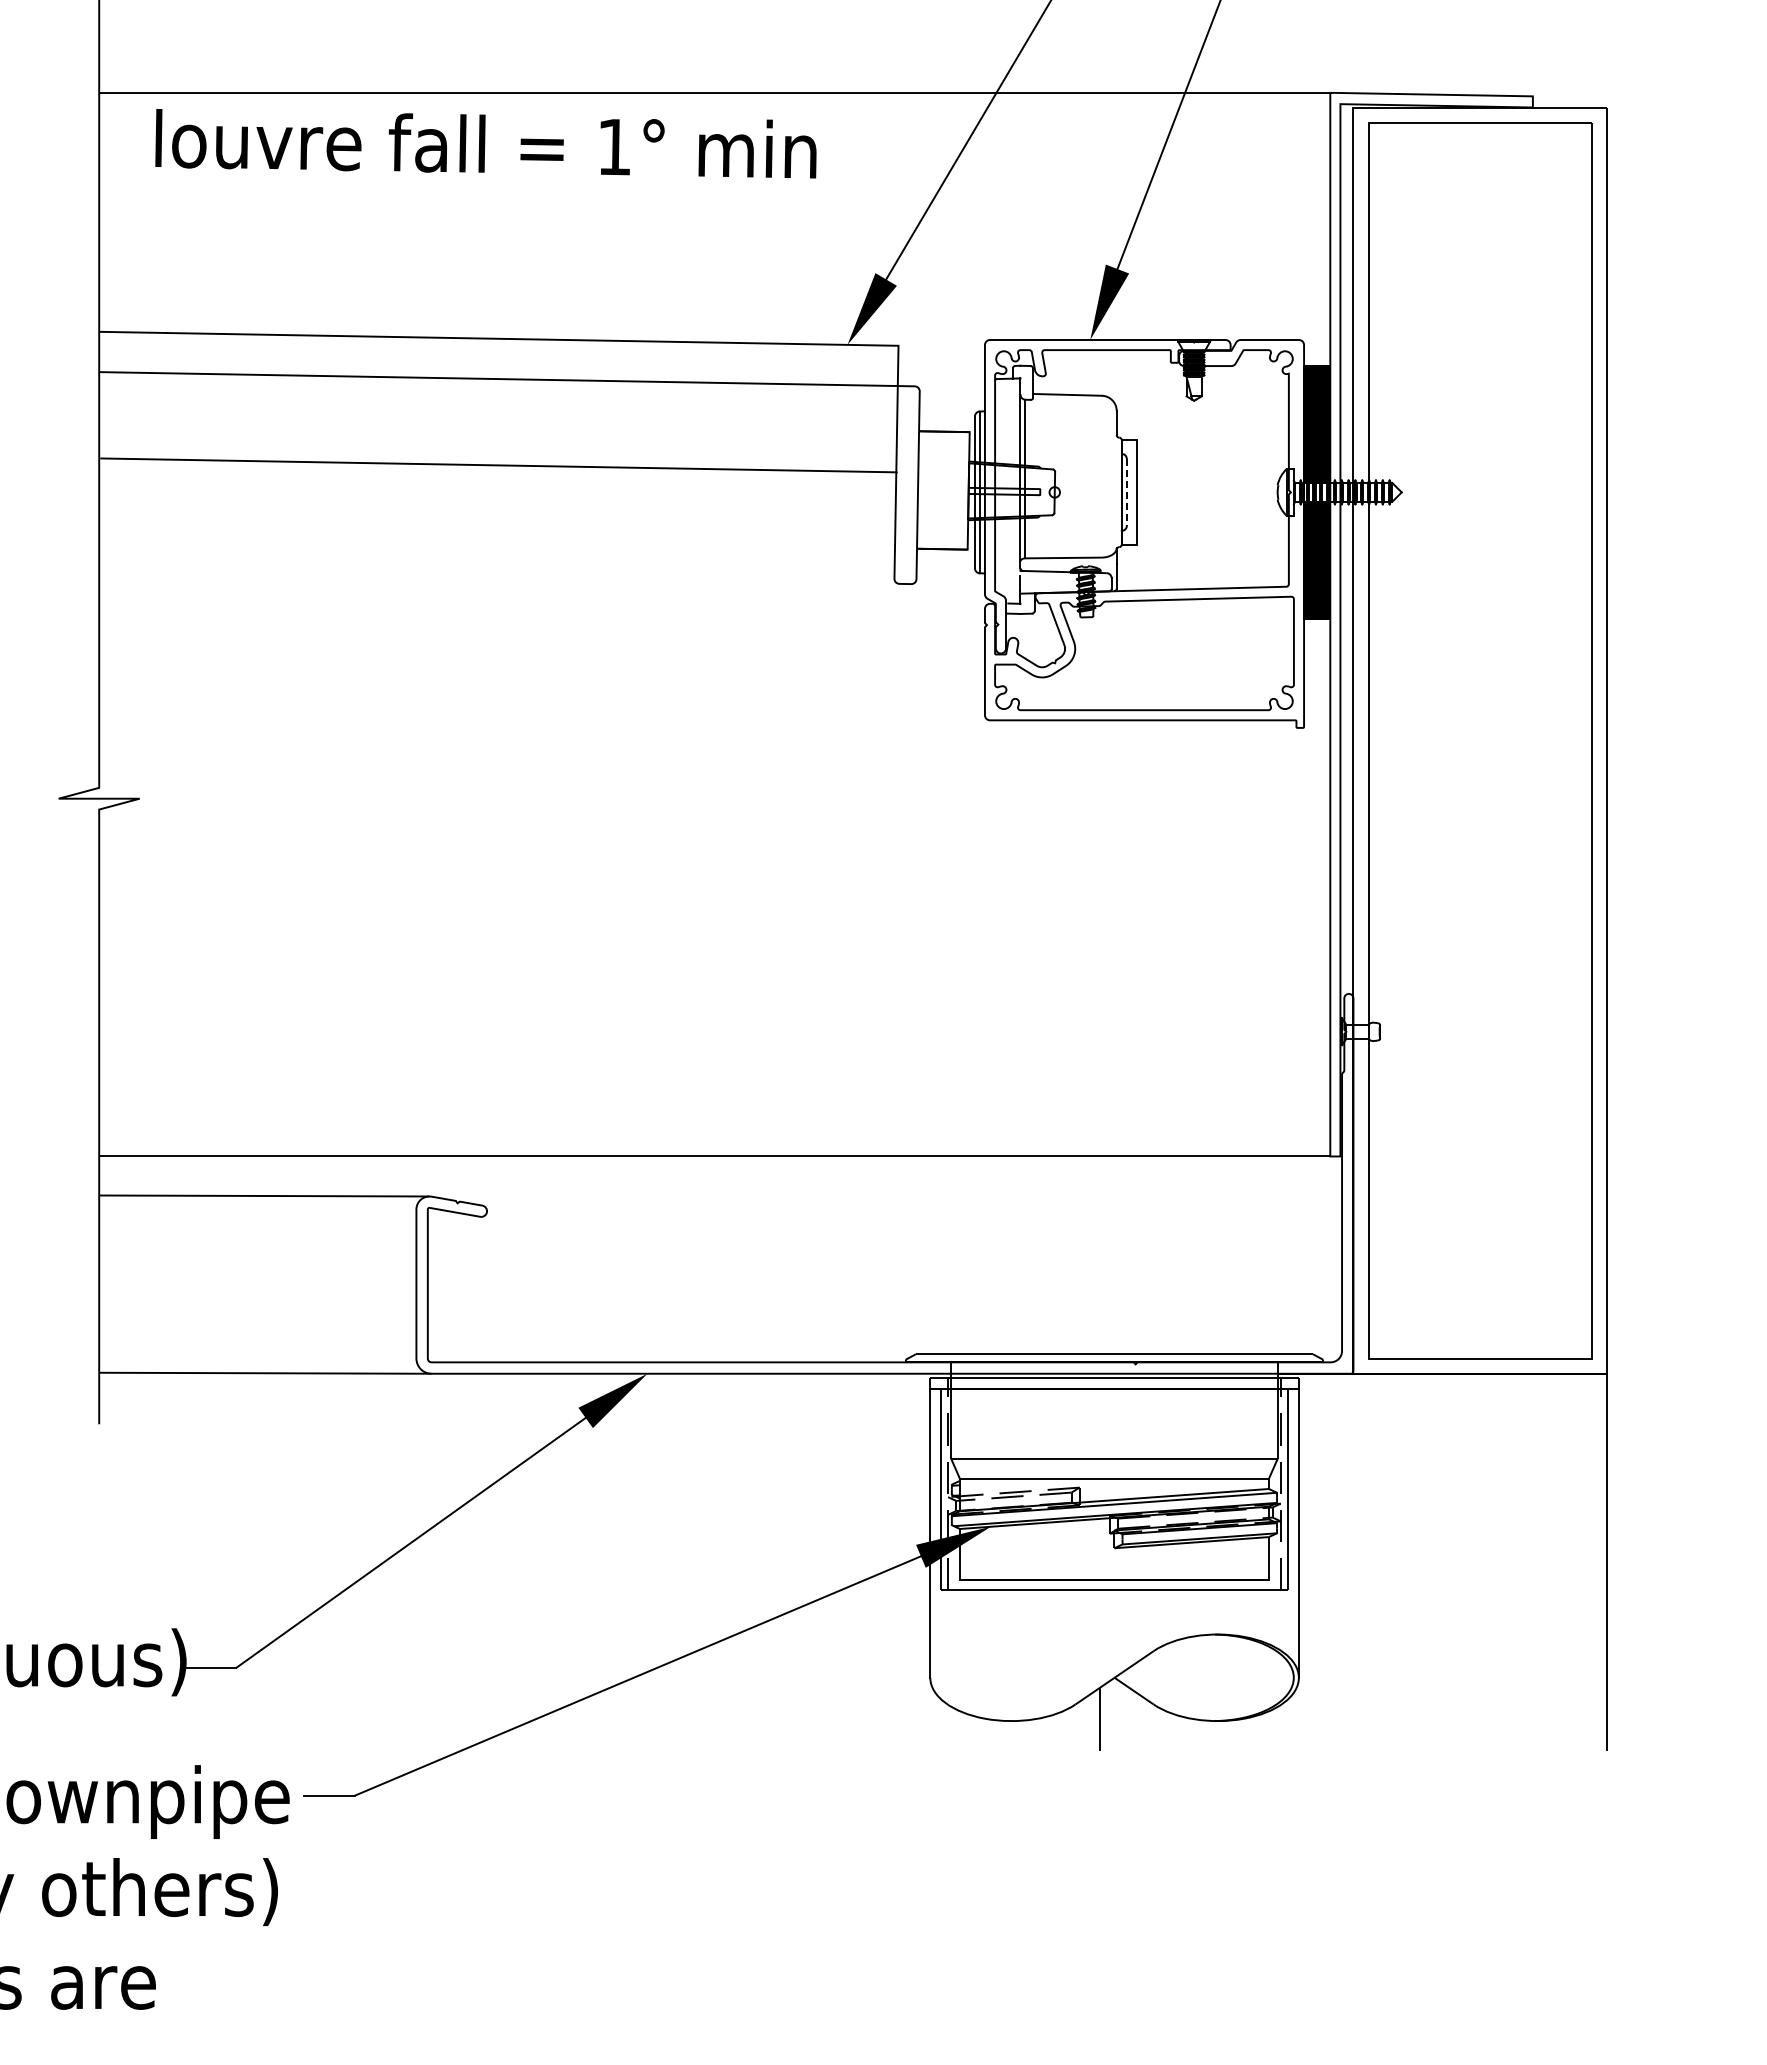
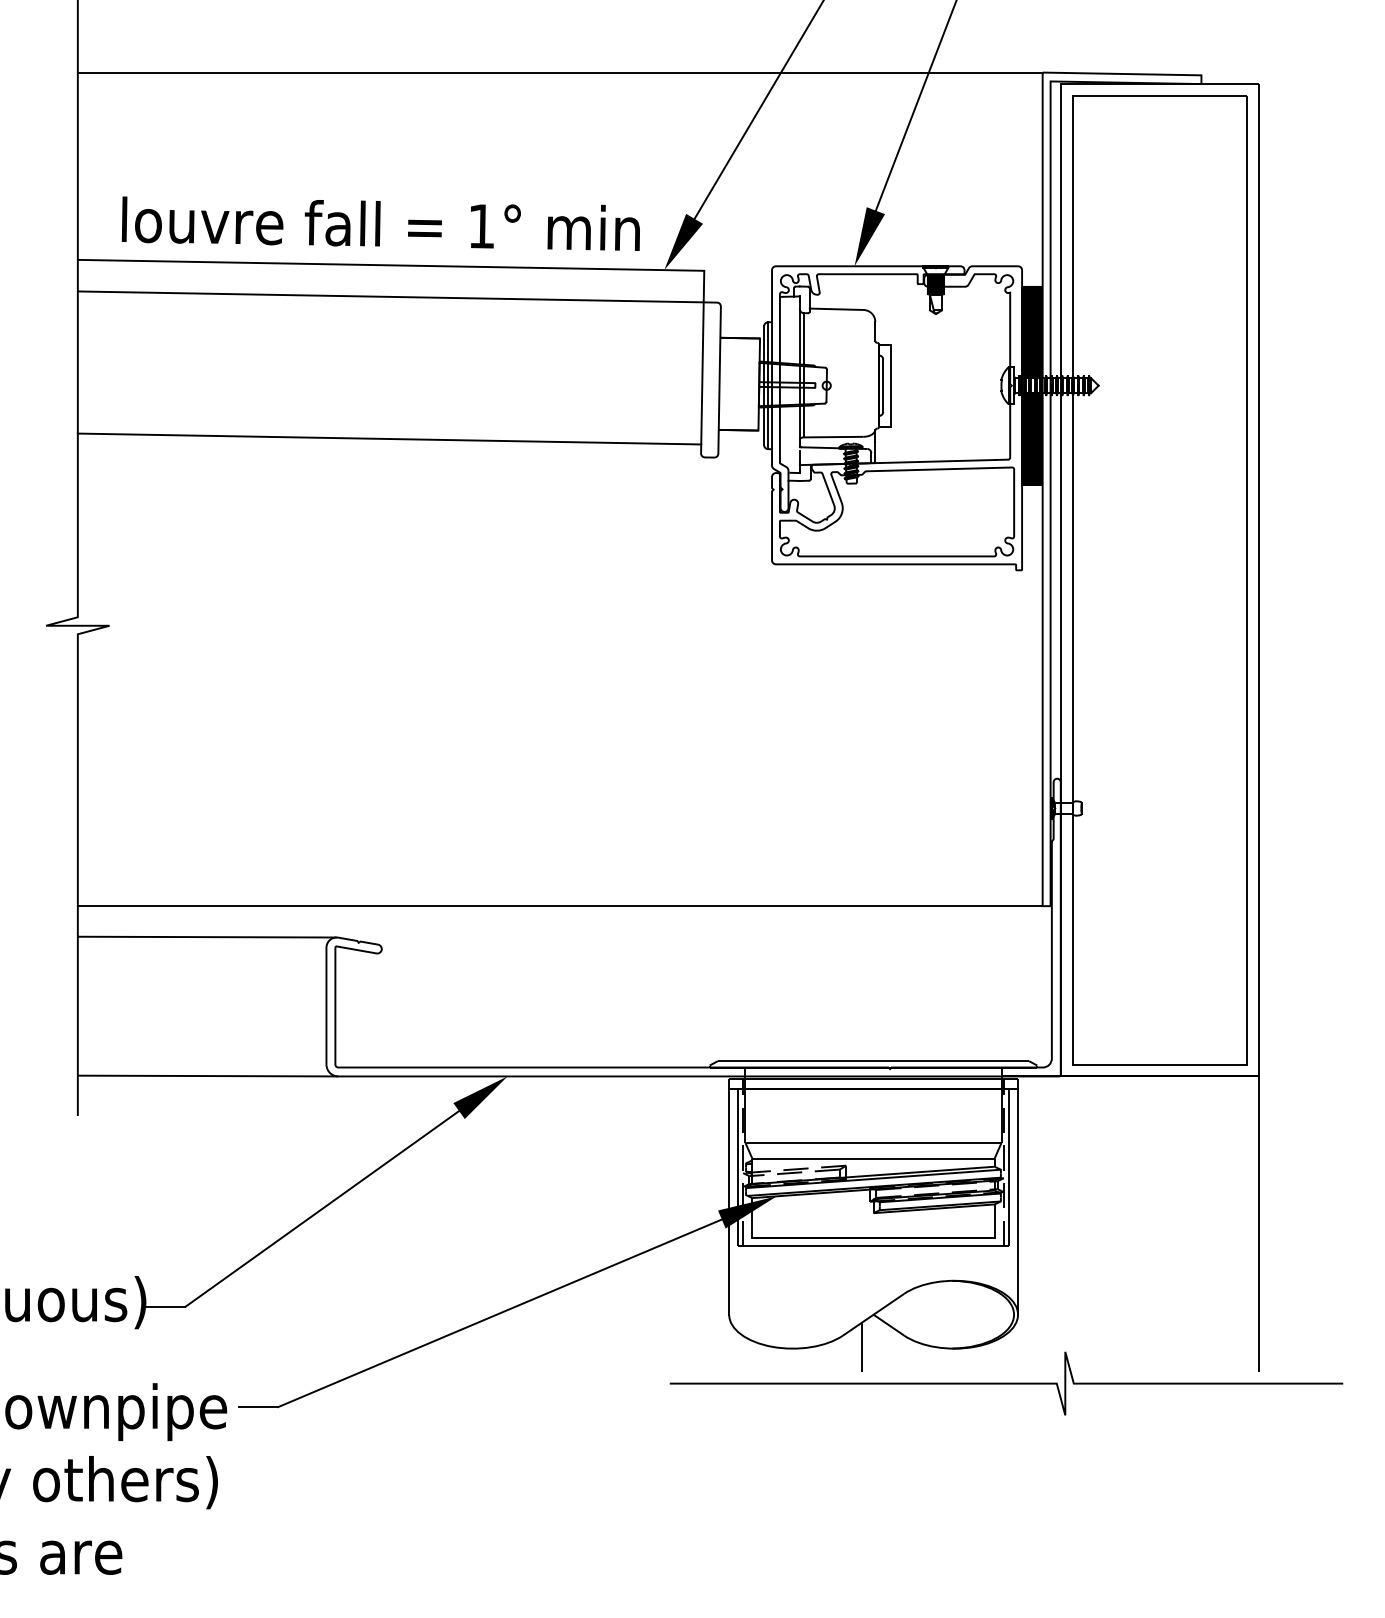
text: (485, 143) -> (380, 223), moved
line: (498, 465) -> (389, 439), moved
line: (1126, 492) -> (882, 385), dashed -> solid
curve: (1283, 1765) -> (1005, 1383), added

